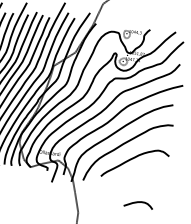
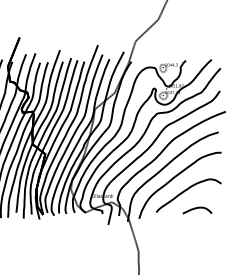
curve: (138, 202) -> (197, 208), moved

